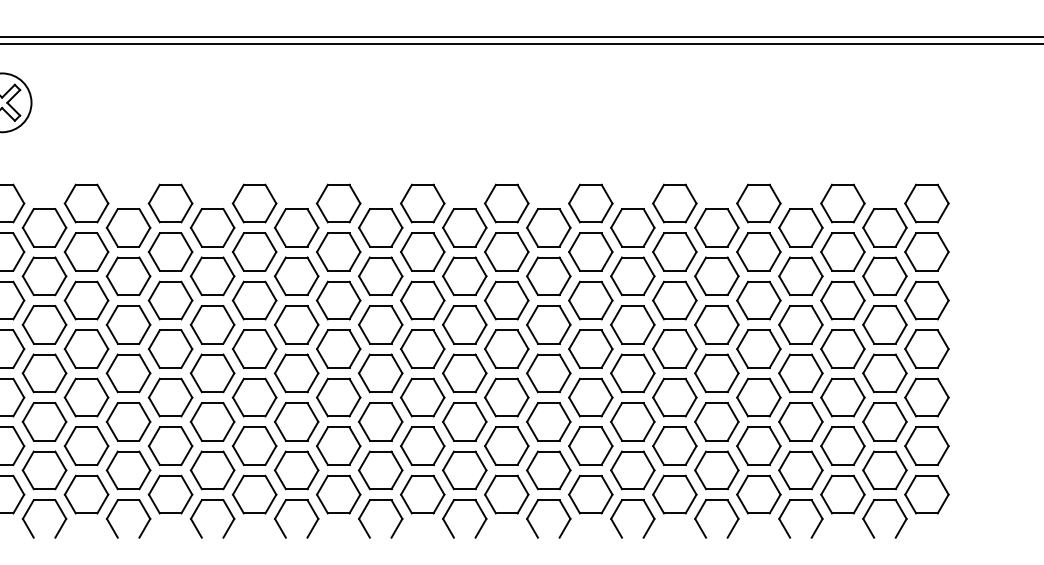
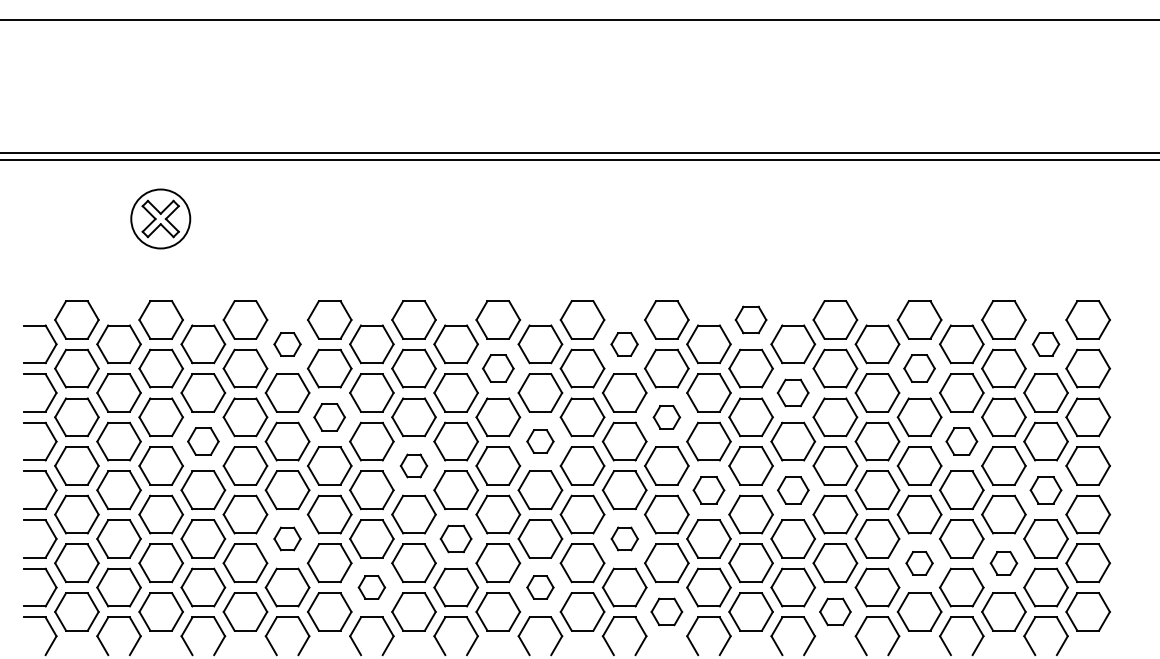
part: (590, 203) -> (750, 319), size x0.7
part: (128, 227) -> (287, 344), size x0.6
part: (464, 227) -> (624, 344), size x0.6
part: (884, 227) -> (1045, 344), size x0.6
part: (338, 251) -> (498, 368), size x0.7
part: (758, 251) -> (919, 368), size x0.7
part: (632, 275) -> (792, 392), size x0.7
part: (170, 300) -> (329, 417), size x0.7
part: (506, 300) -> (666, 417), size x0.6
part: (44, 324) -> (203, 441), size x0.7
part: (380, 324) -> (540, 441), size x0.6
part: (800, 324) -> (961, 441), size x0.7
part: (254, 348) -> (413, 465), size x0.6
part: (548, 373) -> (708, 490), size x0.7
part: (633, 373) -> (793, 490), size x0.7
part: (884, 373) -> (1045, 490), size x0.7
part: (128, 421) -> (287, 538), size x0.6
part: (296, 421) -> (455, 538), size x0.7
part: (464, 421) -> (624, 538), size x0.6
part: (758, 446) -> (919, 563), size x0.6
part: (842, 446) -> (1003, 563), size x0.6
part: (212, 470) -> (371, 587), size x0.6
part: (380, 470) -> (540, 587), size x0.6
part: (506, 494) -> (666, 611), size x0.7
part: (674, 494) -> (835, 611), size x0.7

